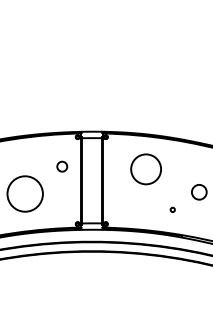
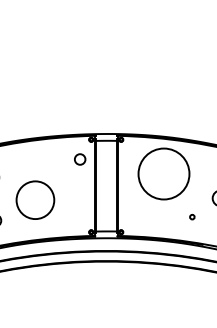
circle: (62, 166) -> (80, 159), moved
circle: (146, 169) -> (164, 174), size x1.6

